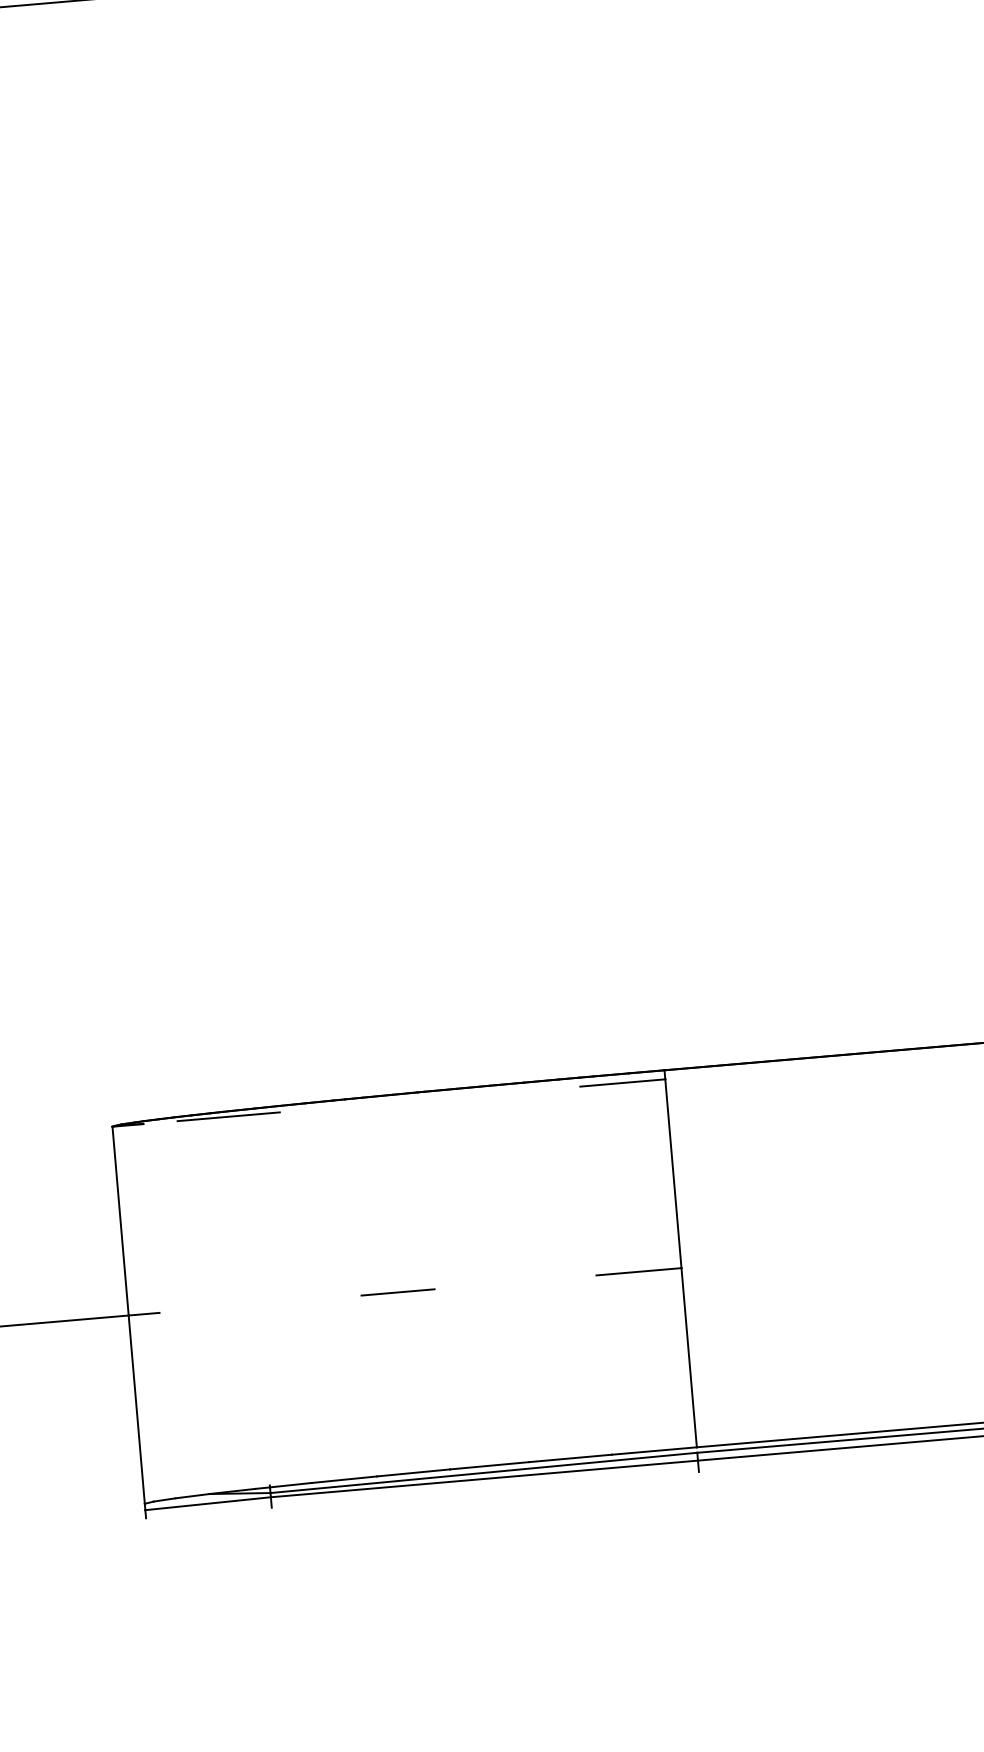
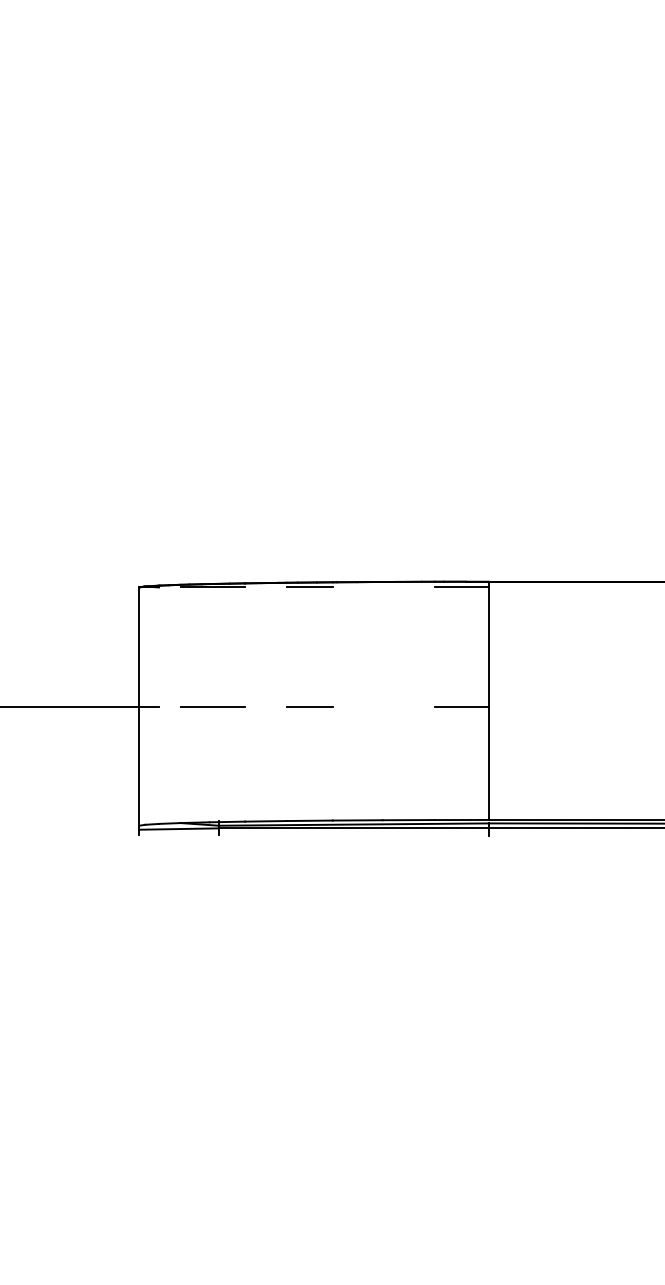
line: (381, 1103) -> (309, 587), added
line: (244, 1305) -> (212, 706), added

